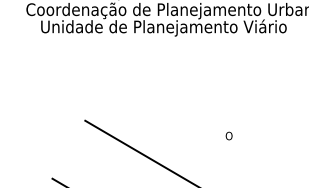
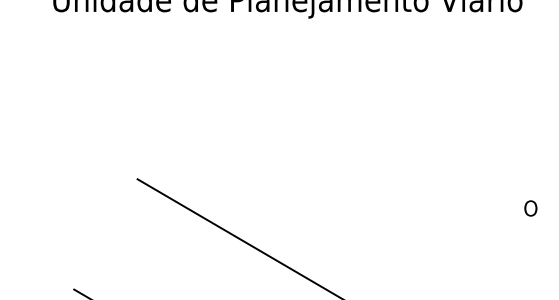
text: (228, 135) -> (529, 207), moved

